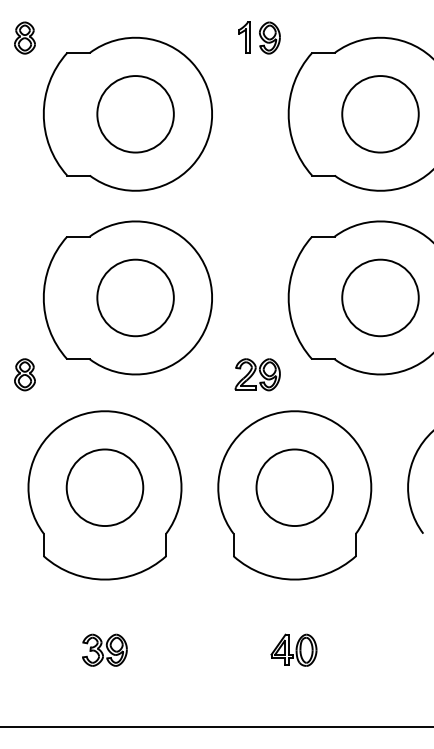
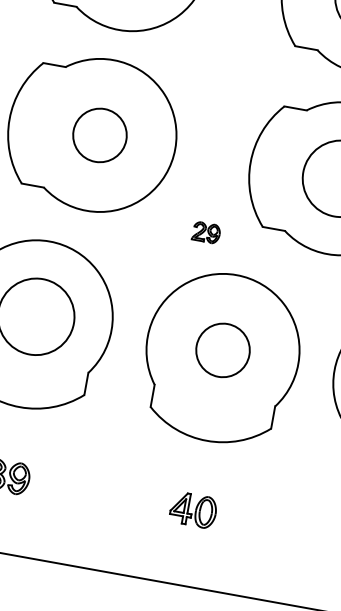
circle: (135, 297) -> (99, 134), size x0.7
part: (257, 374) -> (206, 232), size x0.6
circle: (294, 487) -> (222, 350), size x0.7

